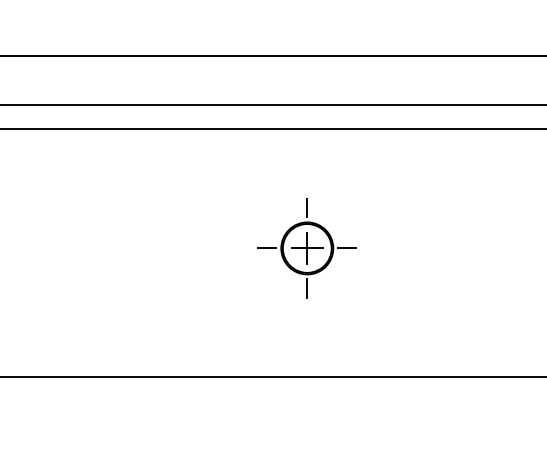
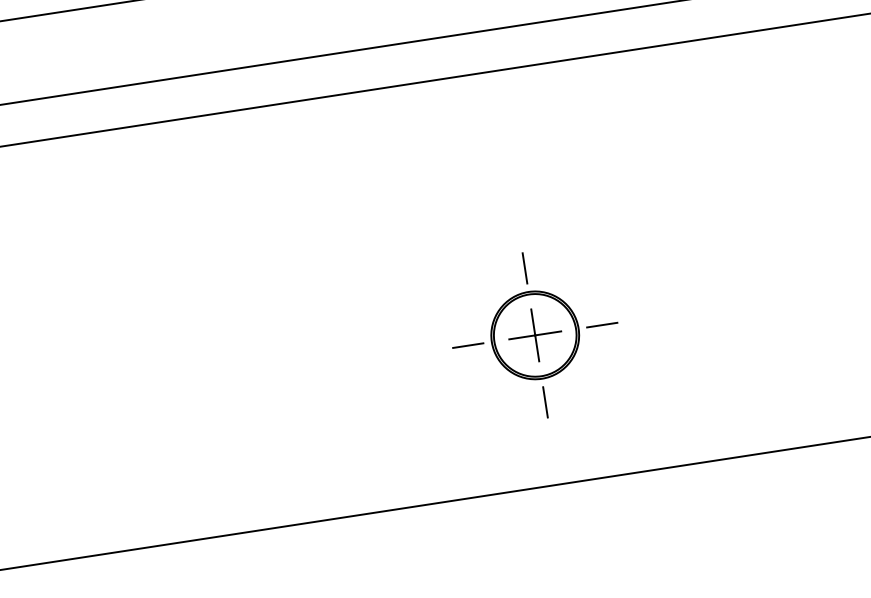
part: (306, 248) -> (533, 335), moved

